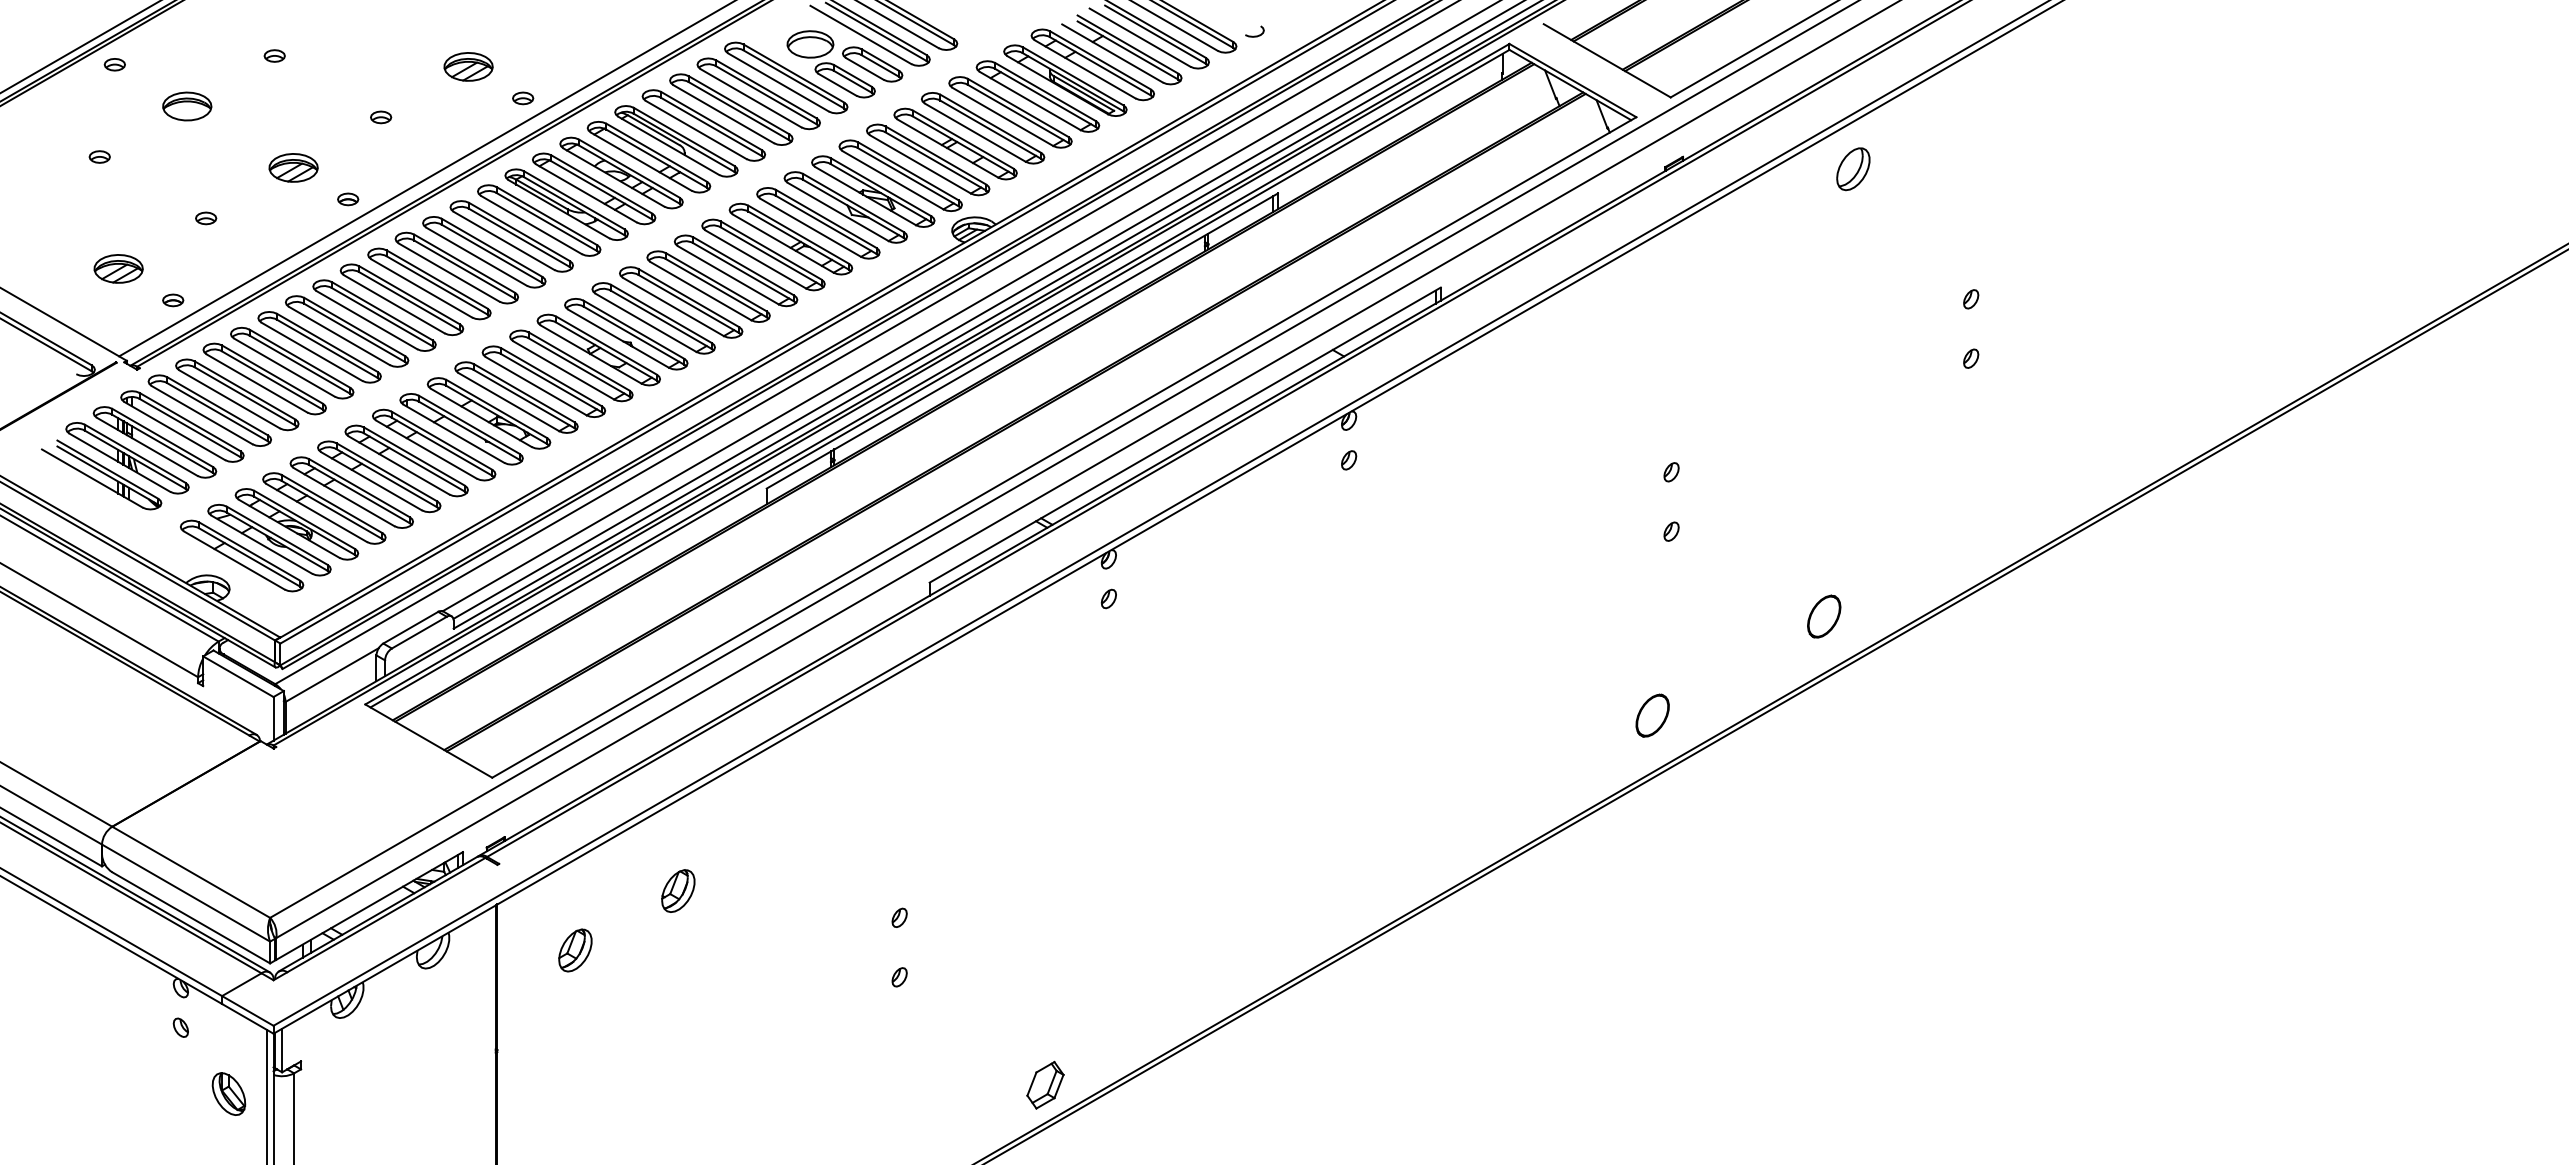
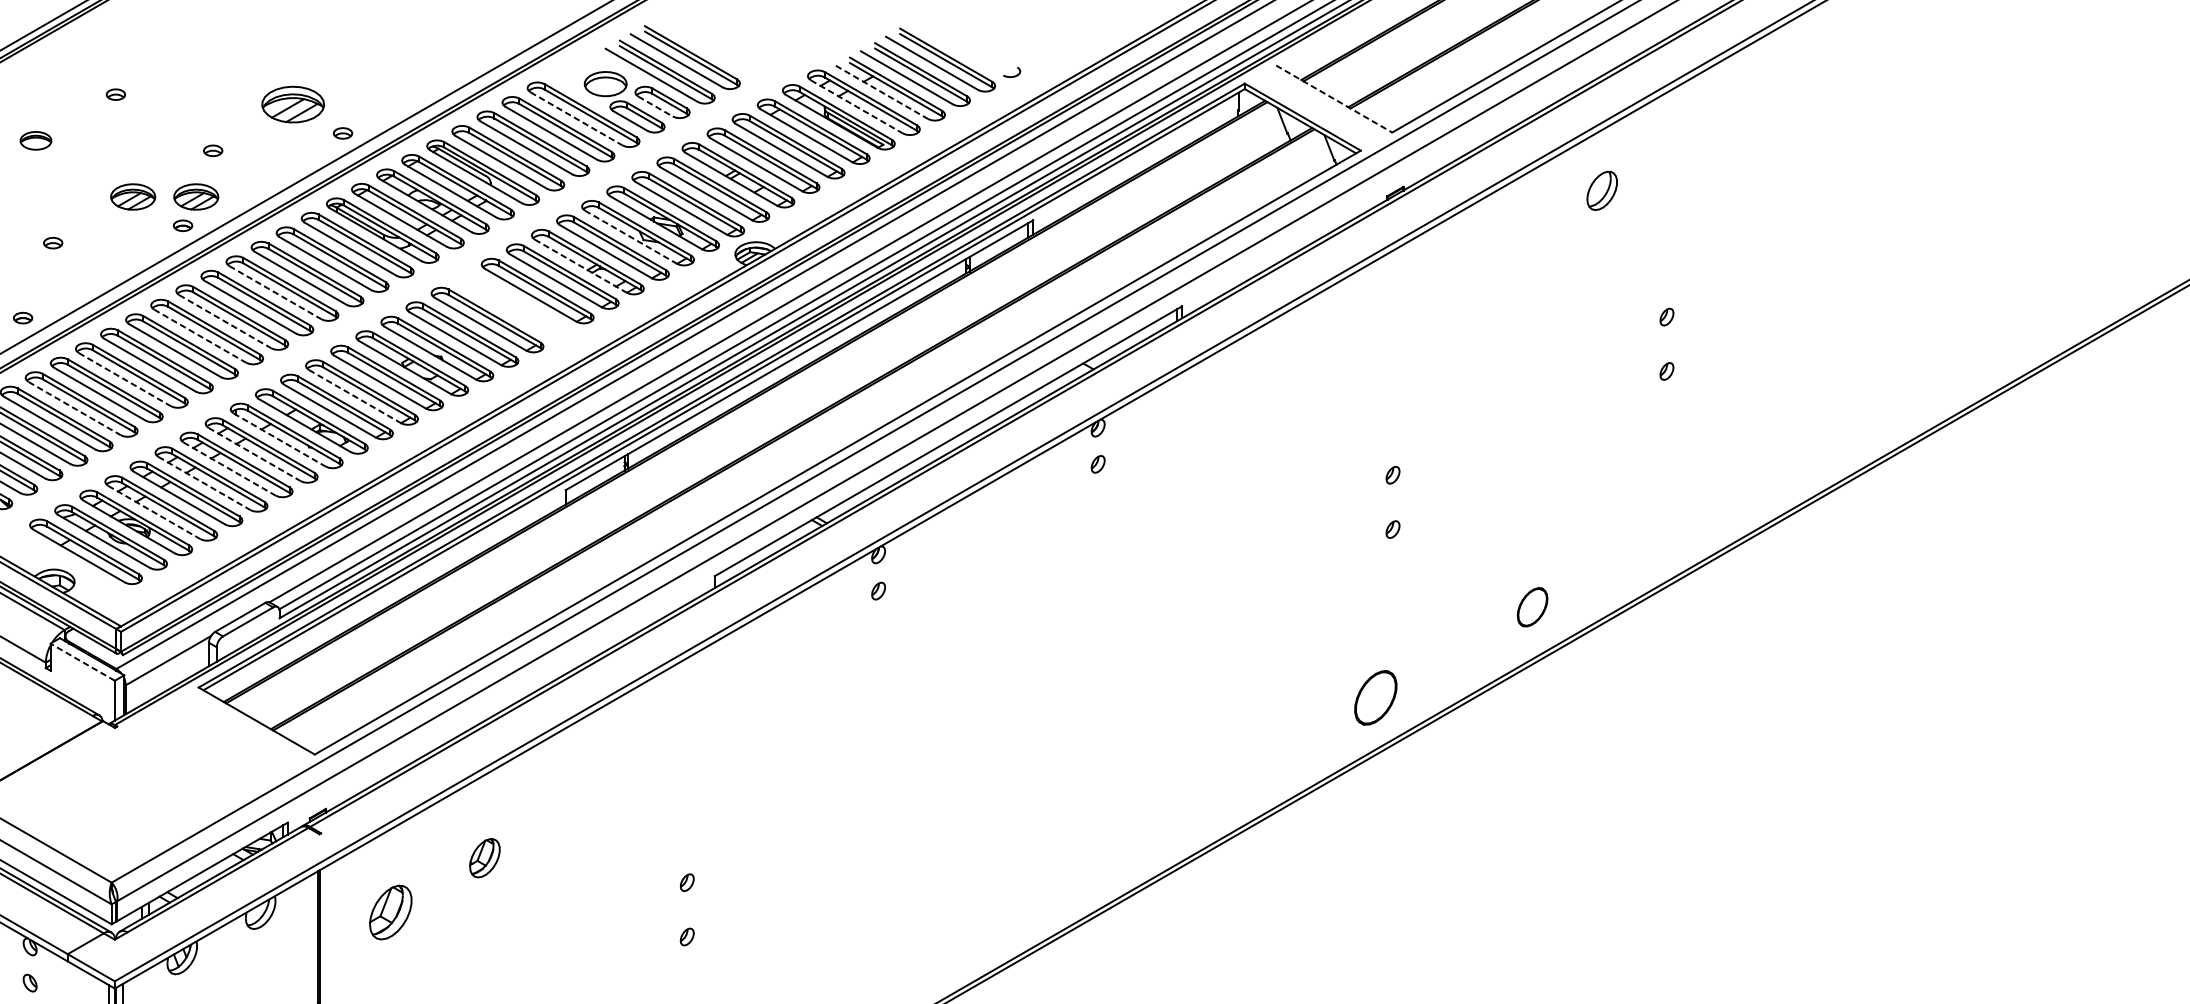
line: (1113, 53) -> (882, 92), solid -> dashed
line: (1607, 61) -> (1334, 99), solid -> dashed
part: (468, 66) -> (293, 104), size x1.4
line: (864, 68) -> (655, 106), solid -> dashed
line: (1085, 69) -> (857, 107), solid -> dashed
line: (778, 82) -> (576, 118), solid -> dashed
part: (187, 106) -> (36, 140), size x0.7
part: (362, 167) -> (196, 196), added
part: (1853, 169) -> (1602, 191), moved
line: (838, 212) -> (631, 237), solid -> dashed
line: (783, 243) -> (581, 266), solid -> dashed
line: (449, 272) -> (275, 292), solid -> dashed
part: (708, 286) -> (512, 305), removed
line: (394, 304) -> (225, 321), solid -> dashed
line: (367, 320) -> (200, 336), solid -> dashed
line: (284, 367) -> (124, 379), solid -> dashed
line: (536, 386) -> (355, 396), solid -> dashed
line: (230, 399) -> (75, 408), solid -> dashed
line: (454, 434) -> (280, 440), solid -> dashed
line: (426, 449) -> (254, 454), solid -> dashed
line: (399, 465) -> (229, 469), solid -> dashed
line: (371, 481) -> (204, 483), solid -> dashed
line: (317, 513) -> (155, 512), solid -> dashed
line: (238, 676) -> (82, 661), solid -> dashed
part: (1652, 715) -> (1375, 697), size x1.4
part: (575, 950) -> (390, 912), size x1.4

